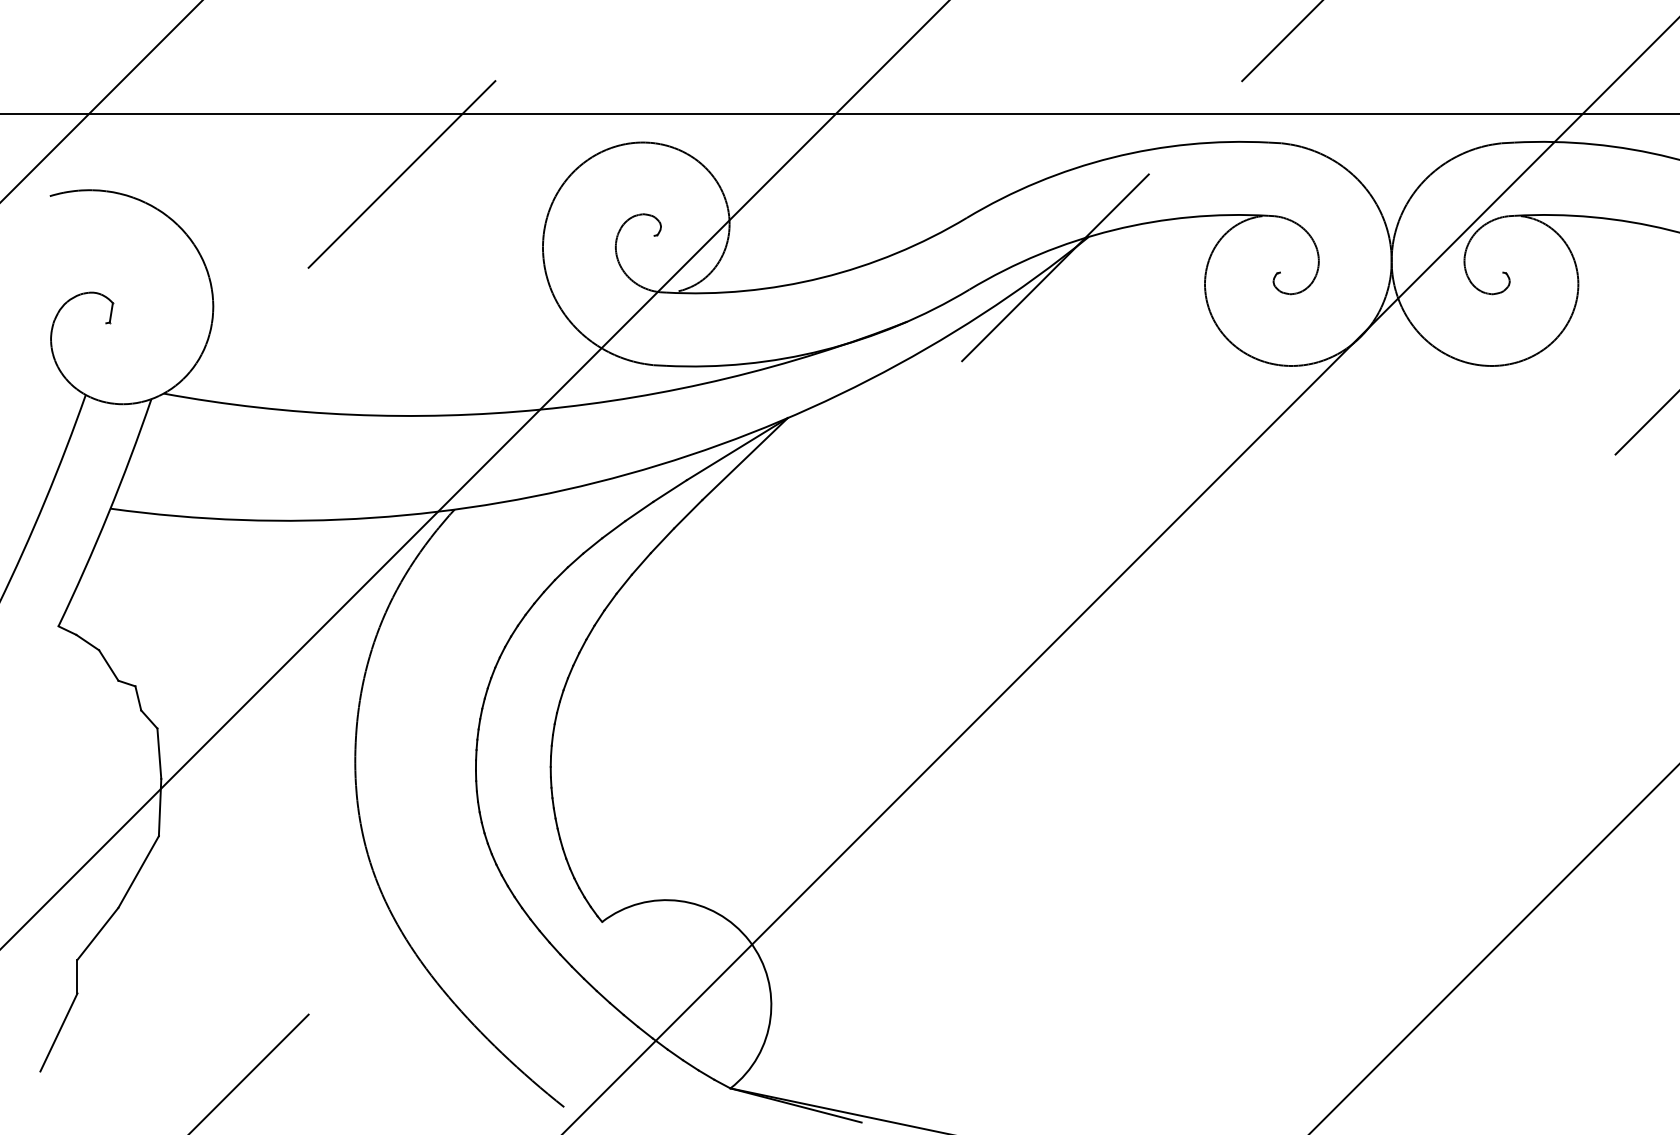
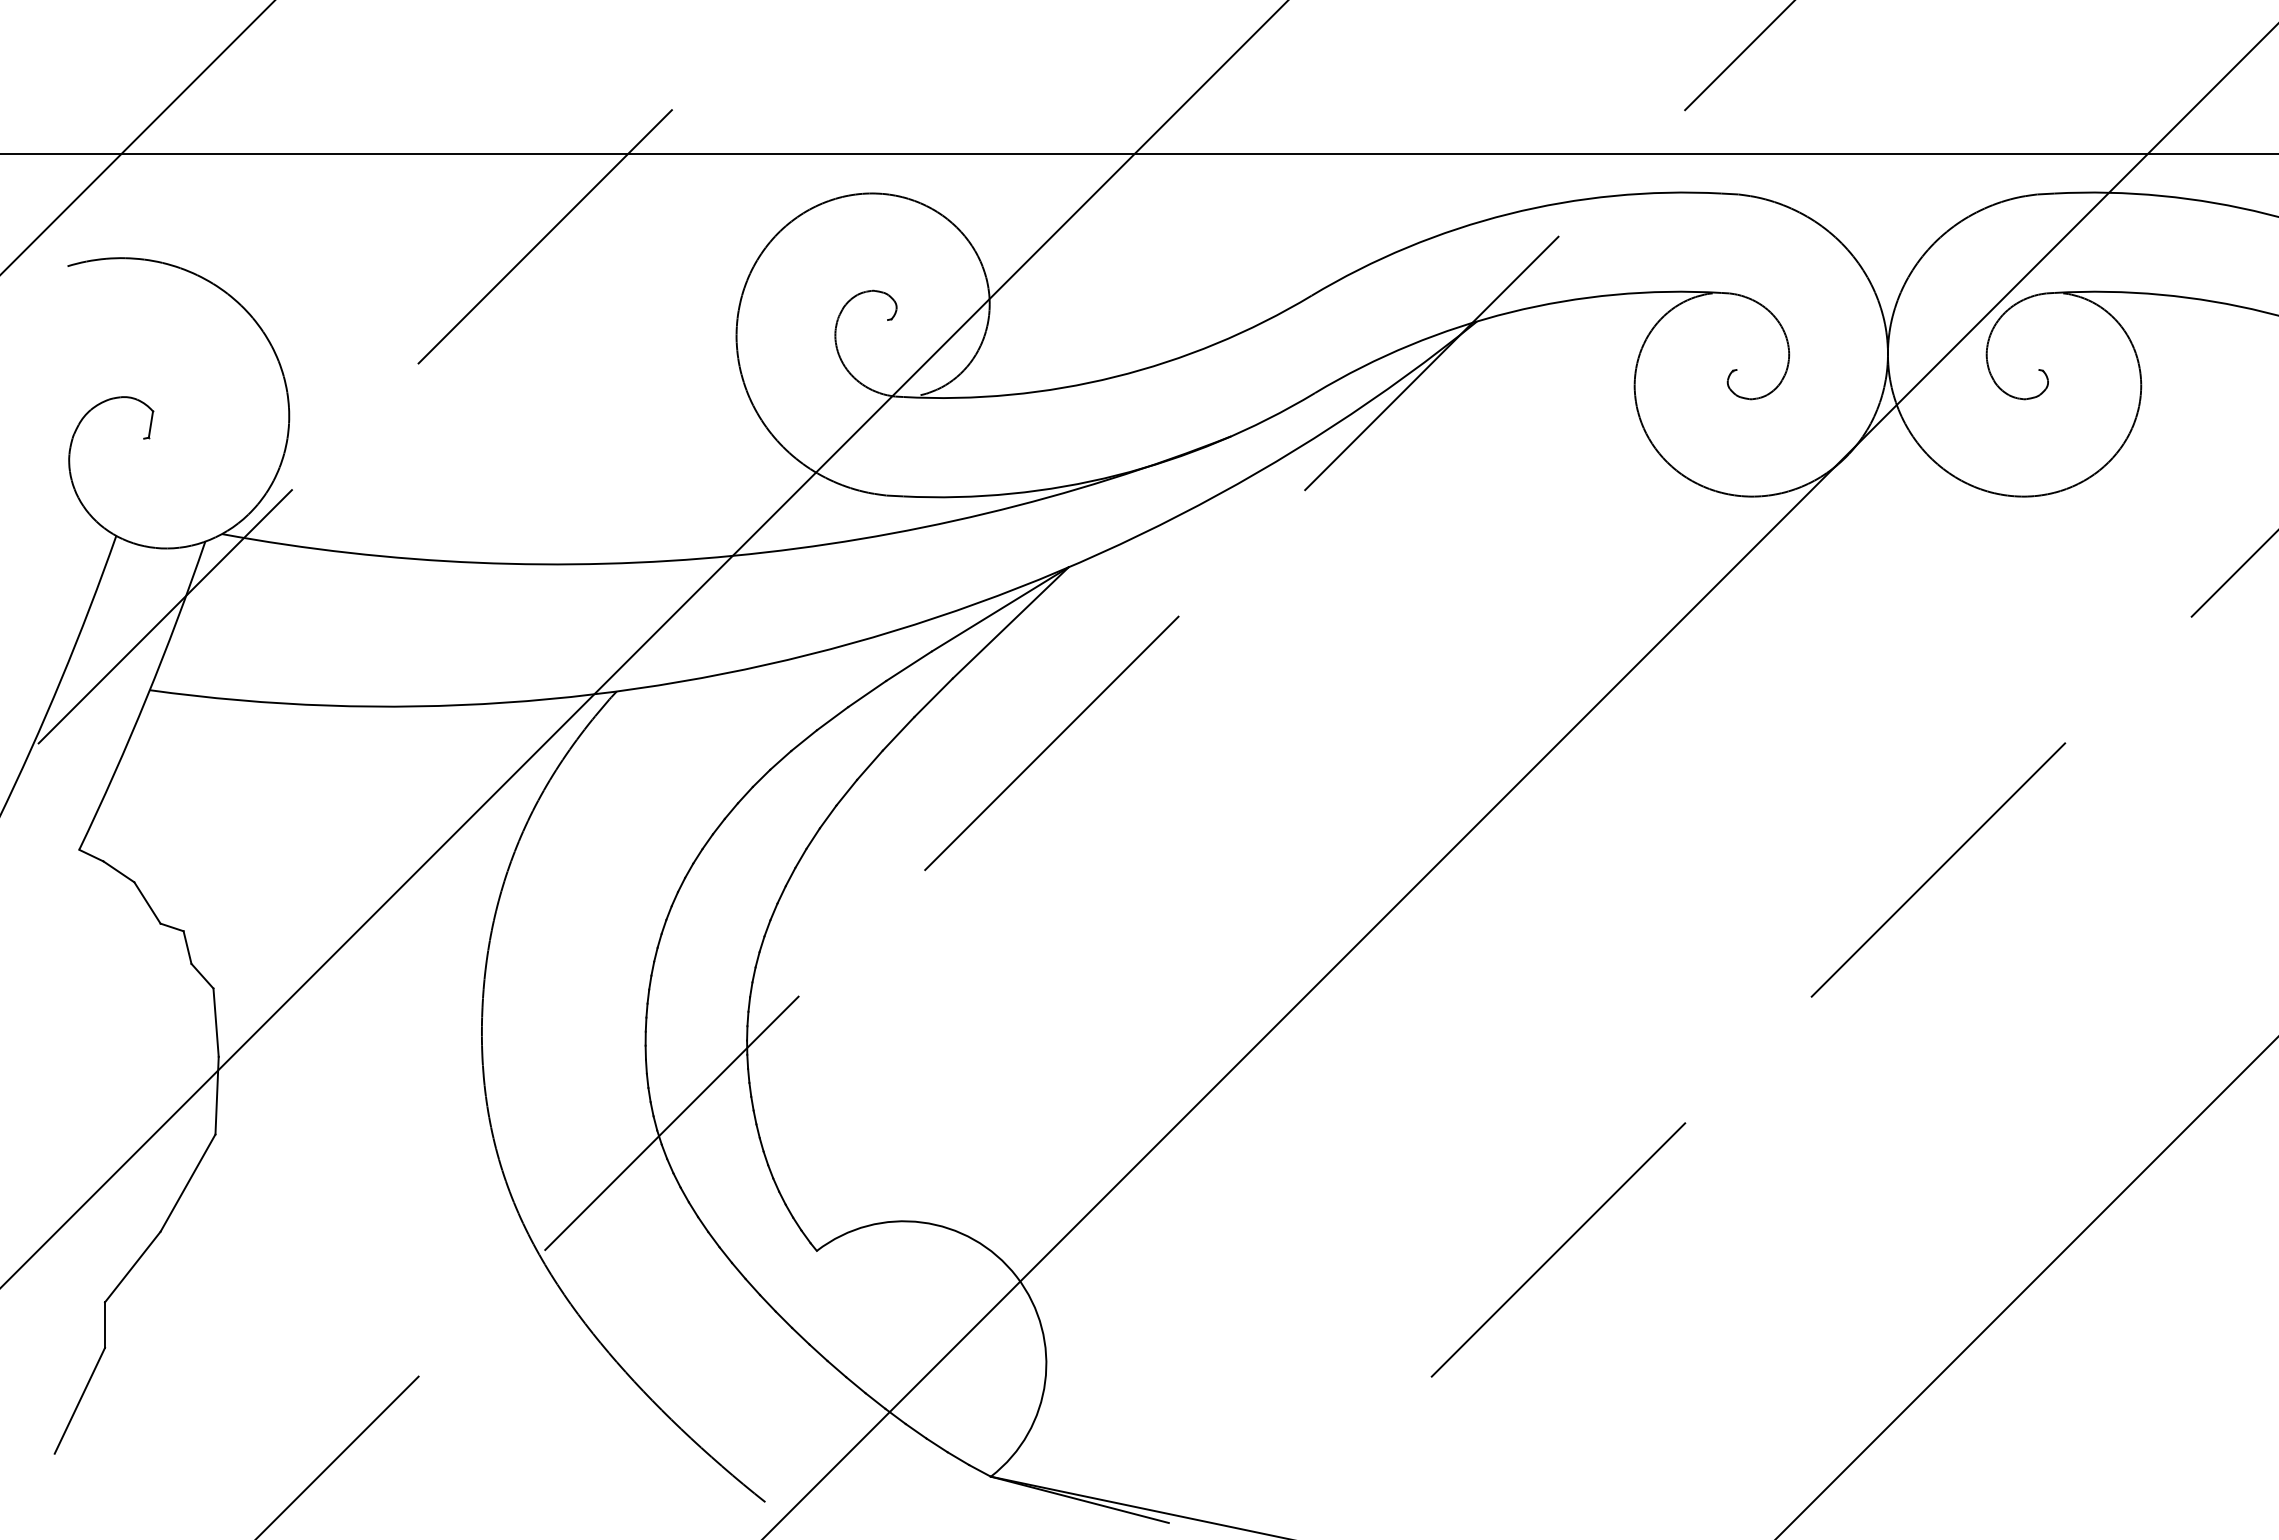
line: (121, 454) -> (164, 616), added
line: (775, 547) -> (1051, 743), added
line: (1428, 640) -> (1938, 869), added
line: (495, 828) -> (671, 1123), added
line: (1148, 920) -> (1558, 1249), added

